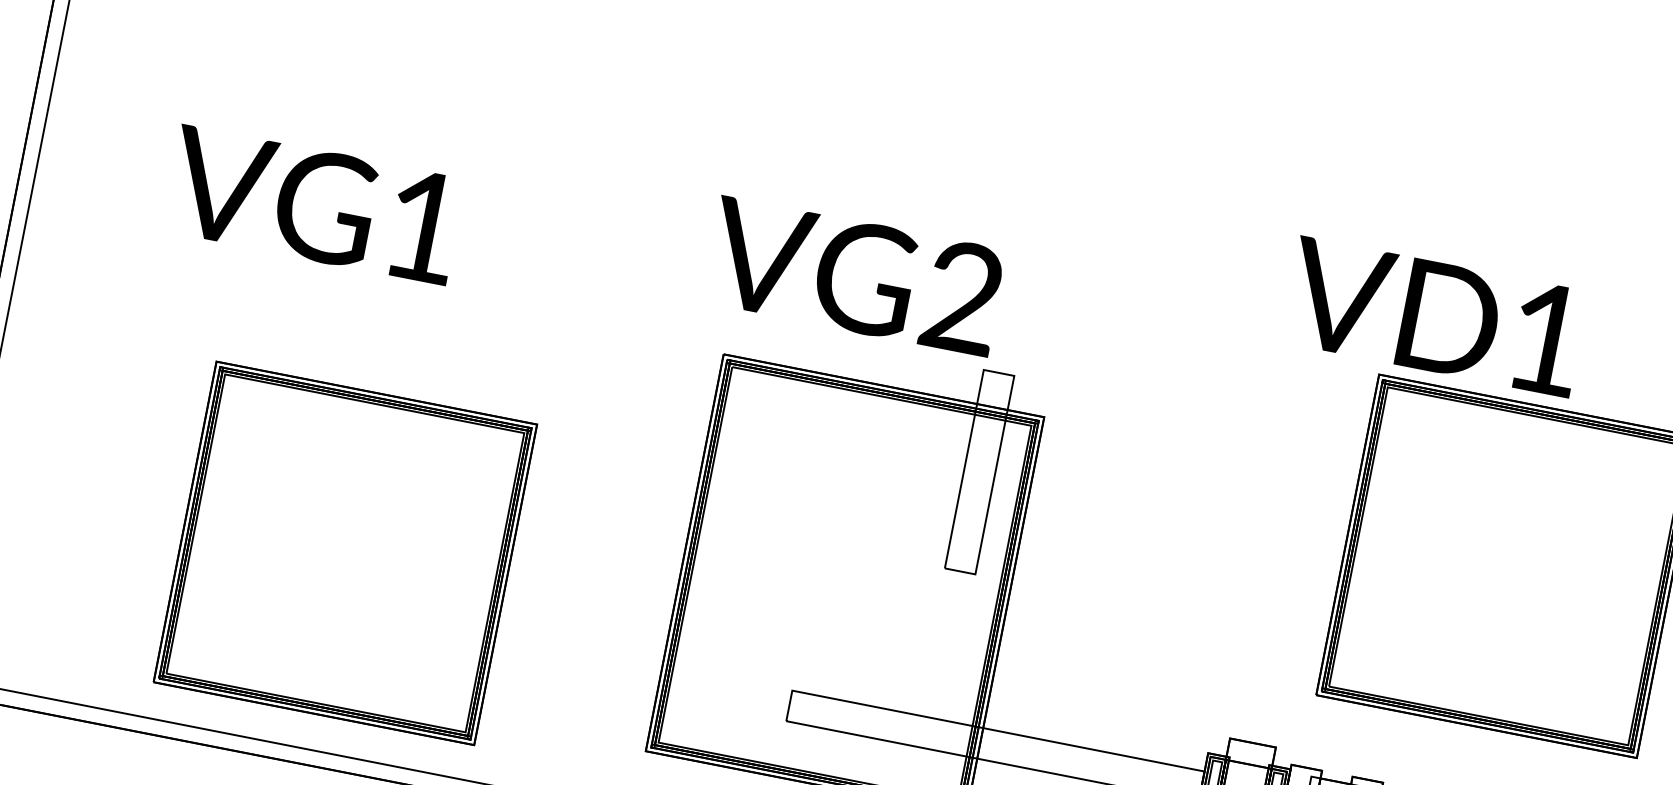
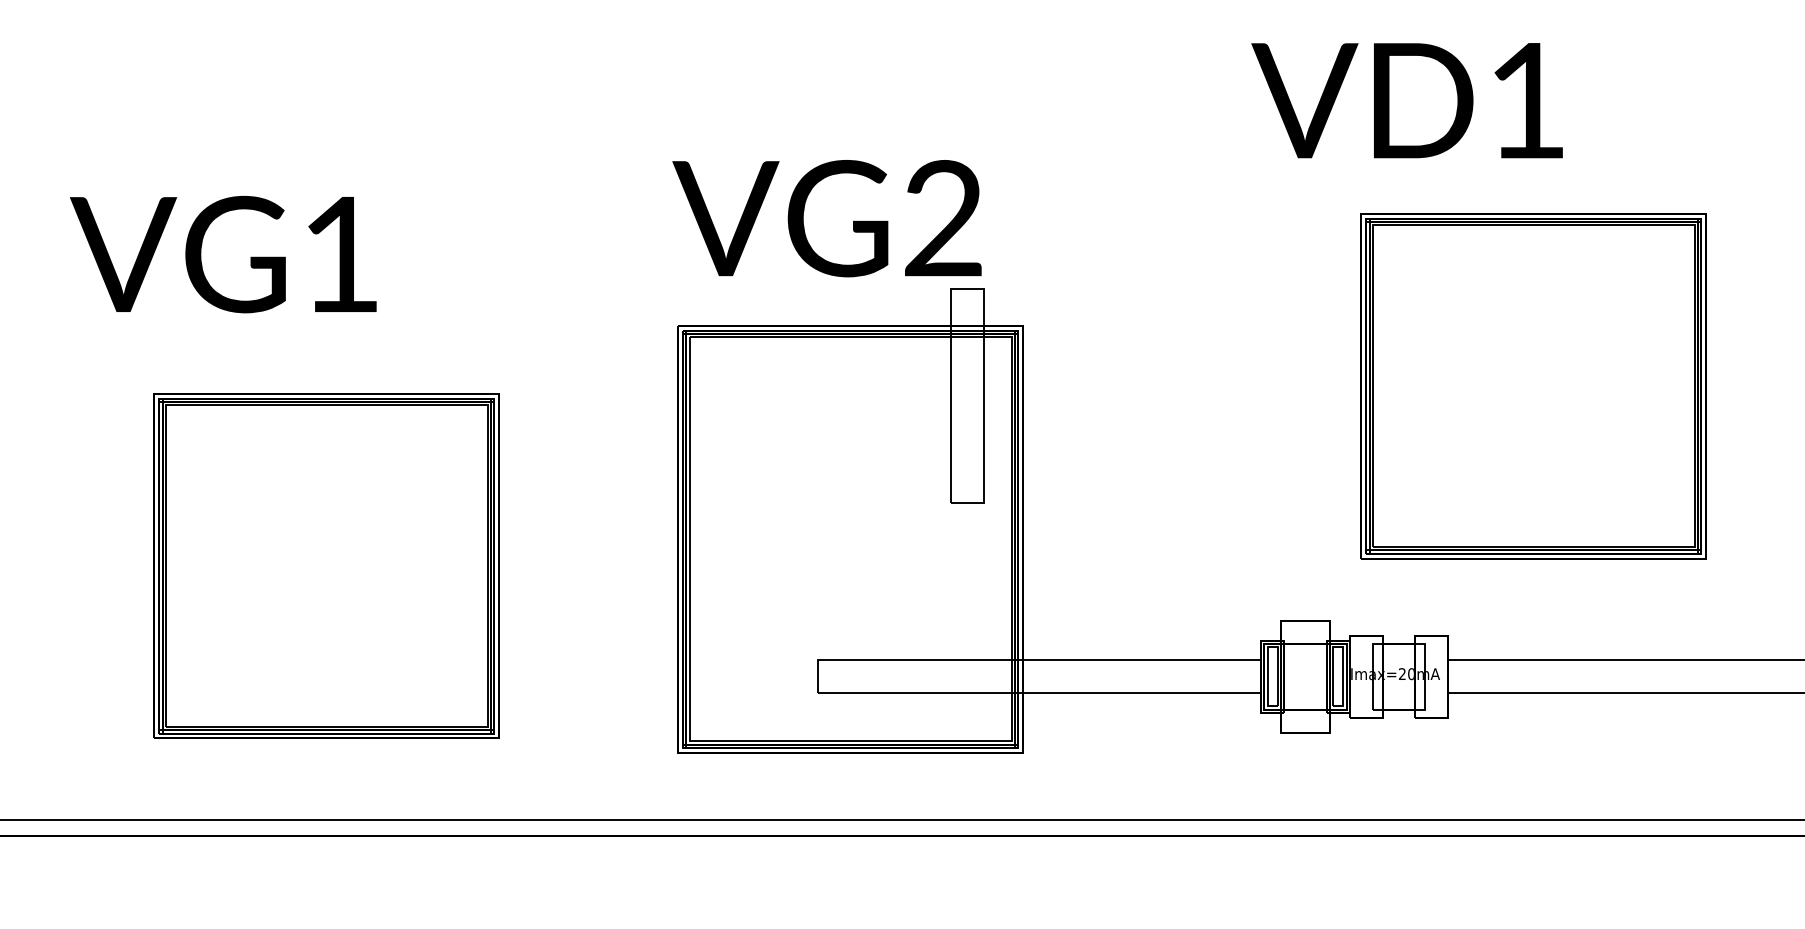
text: (854, 276) -> (826, 218), moved
text: (1434, 316) -> (1406, 100), moved
part: (345, 552) -> (326, 565), moved

